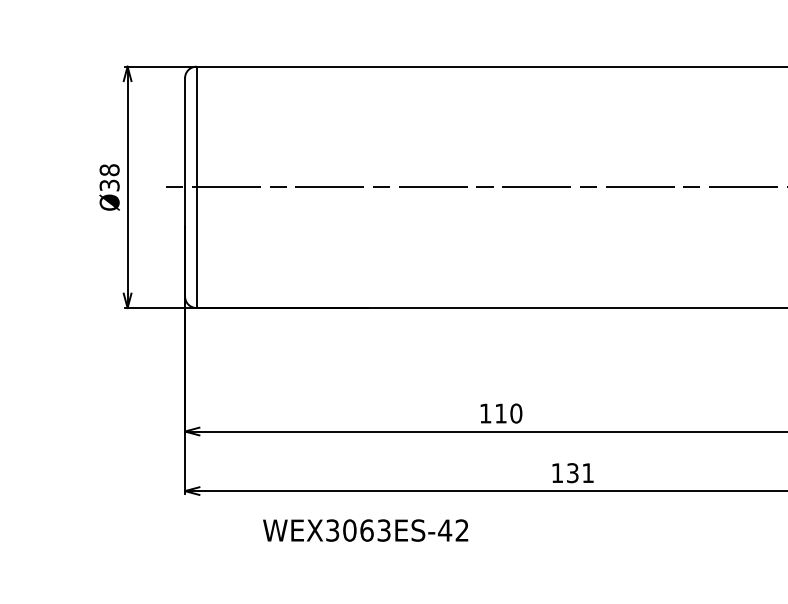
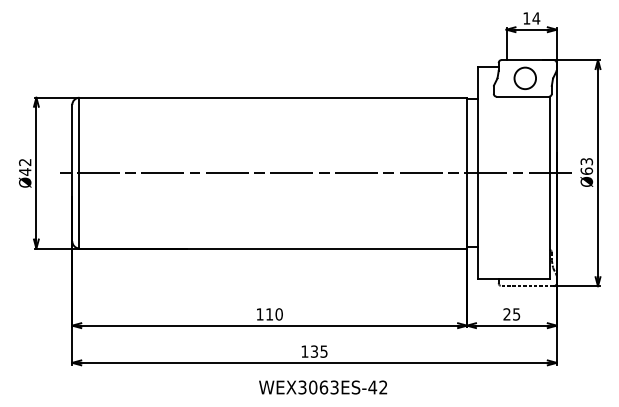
text: (110, 176) -> (25, 166), Ø38 -> Ø42
text: (587, 472) -> (323, 351), 131 -> 135
text: (366, 530) -> (323, 387), moved

